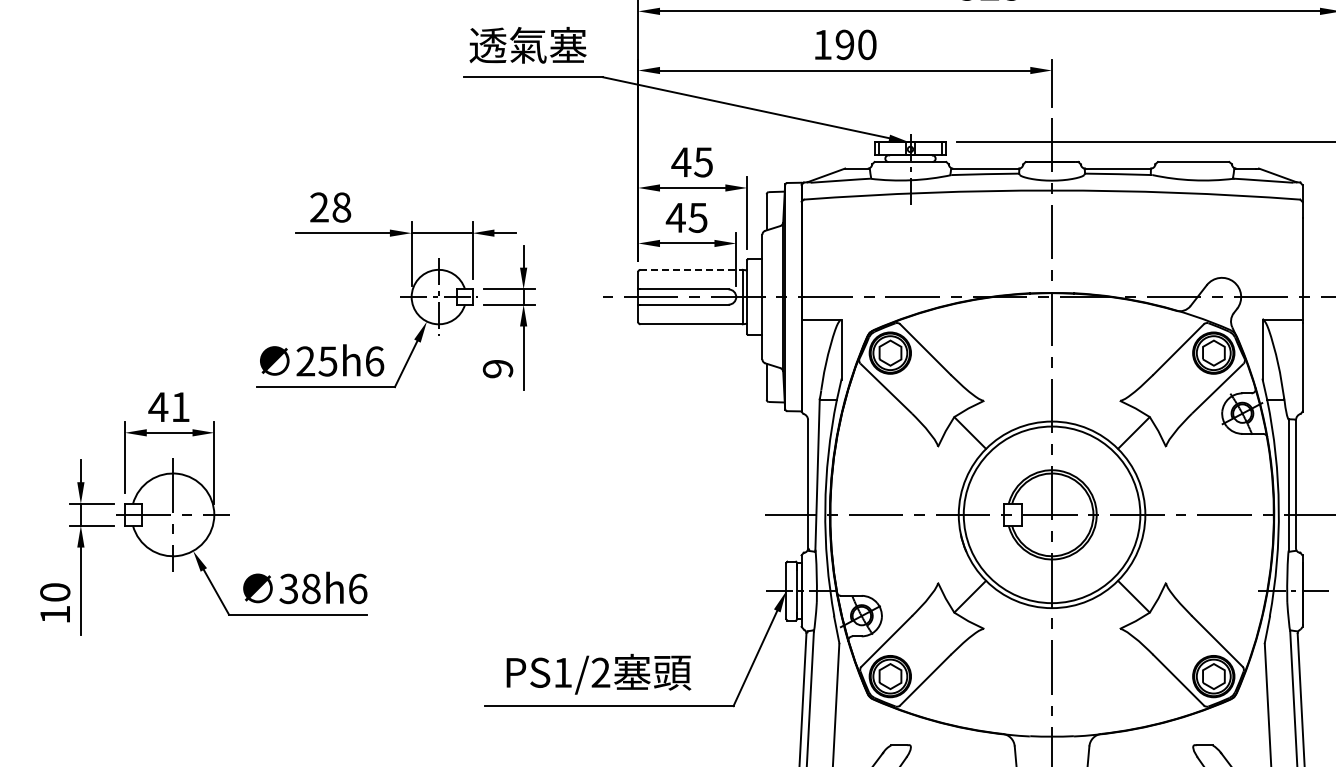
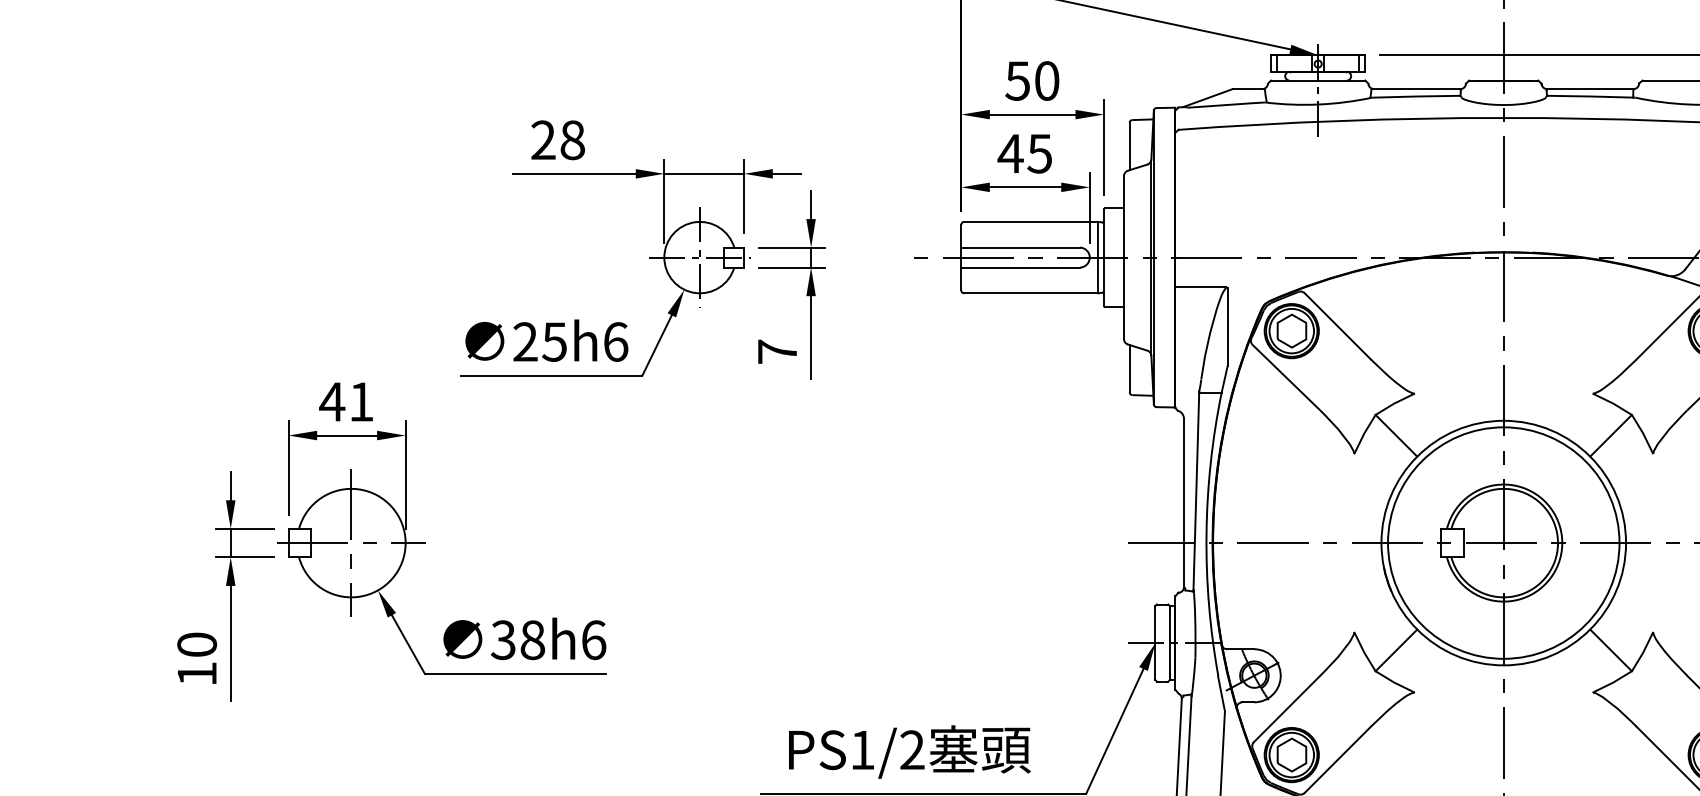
text: (691, 162) -> (1031, 81), 45 -> 50
line: (692, 269) -> (1032, 221), dashed -> solid
text: (497, 368) -> (776, 351), 9 -> 7

